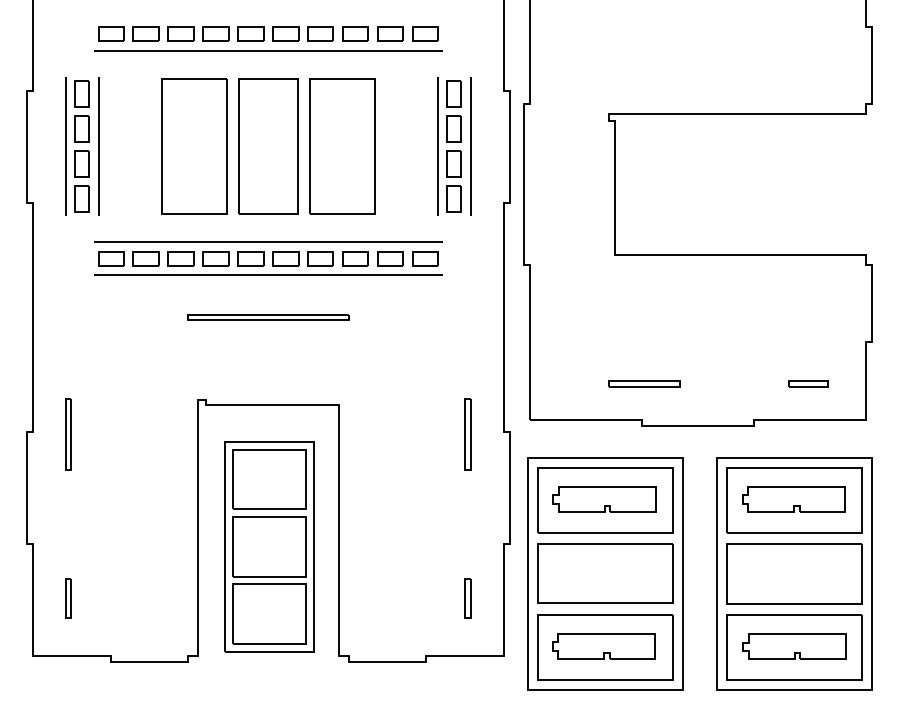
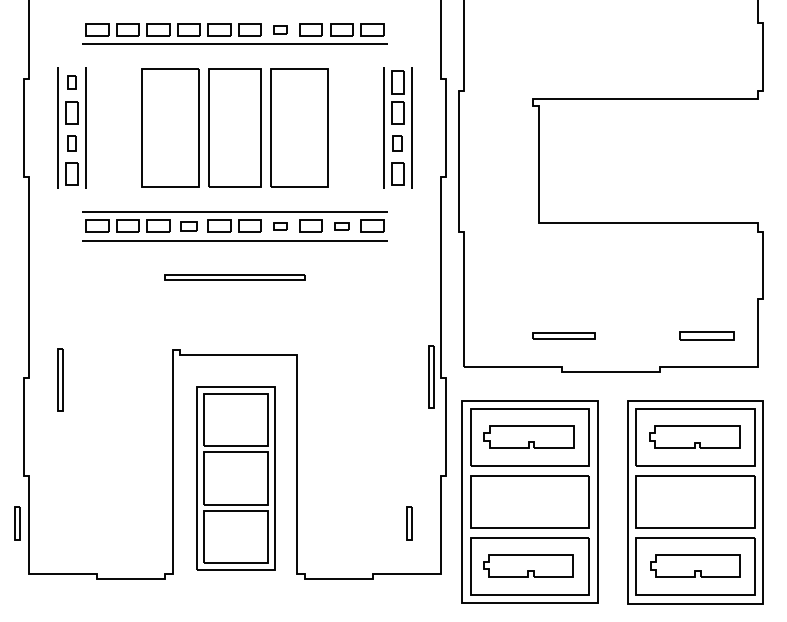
part: (320, 33) -> (280, 29), size x0.6
part: (81, 93) -> (71, 81), size x0.6
part: (81, 163) -> (71, 142), size x0.7
part: (453, 163) -> (397, 142), size x0.7
part: (215, 258) -> (188, 226), size x0.7
part: (320, 258) -> (280, 226), size x0.6
part: (390, 258) -> (341, 226), size x0.6
part: (808, 383) -> (707, 335), size x1.6
part: (467, 434) -> (431, 377), moved
part: (68, 598) -> (17, 523), moved

